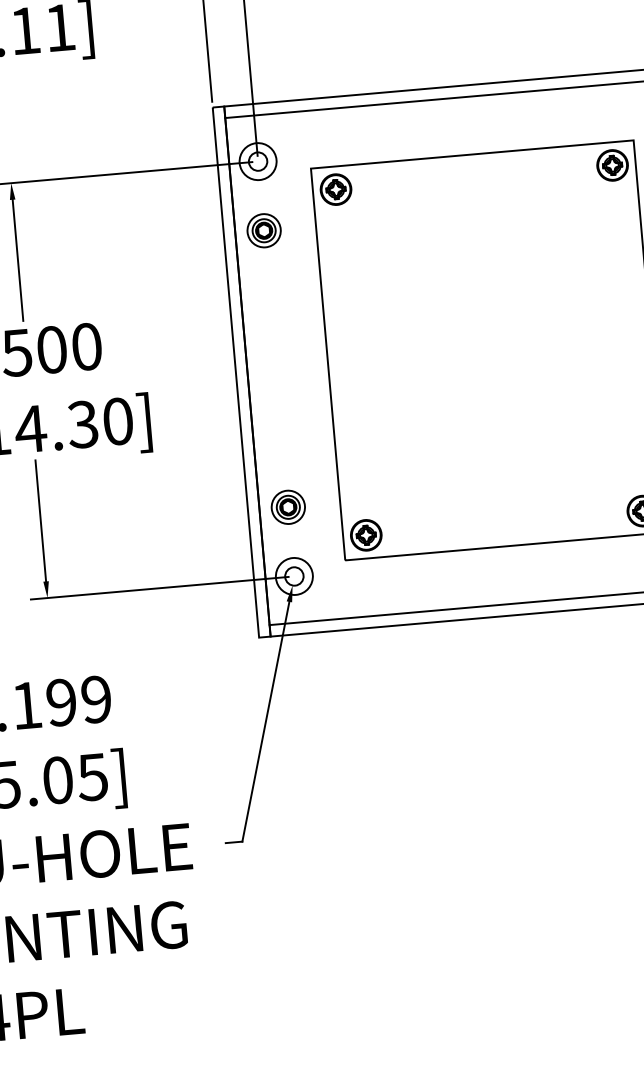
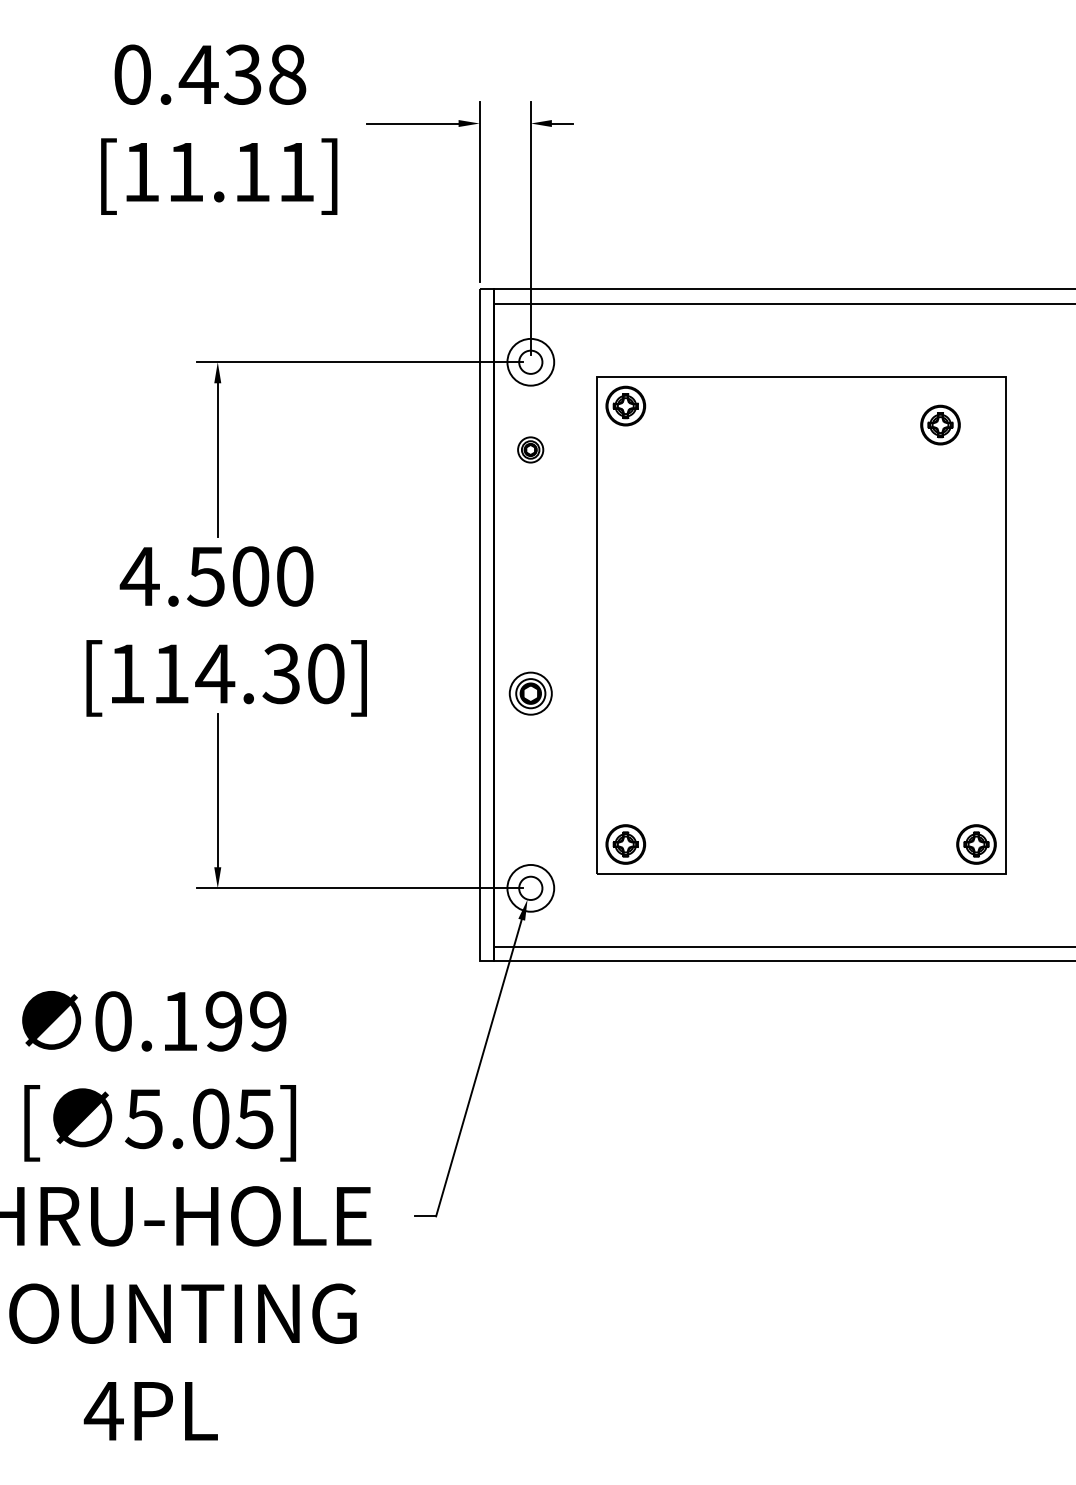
part: (612, 164) -> (940, 424), moved
part: (263, 230) -> (530, 449), size x0.6
part: (288, 507) -> (530, 693), moved

